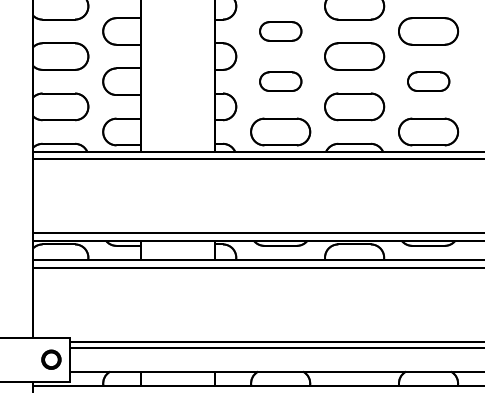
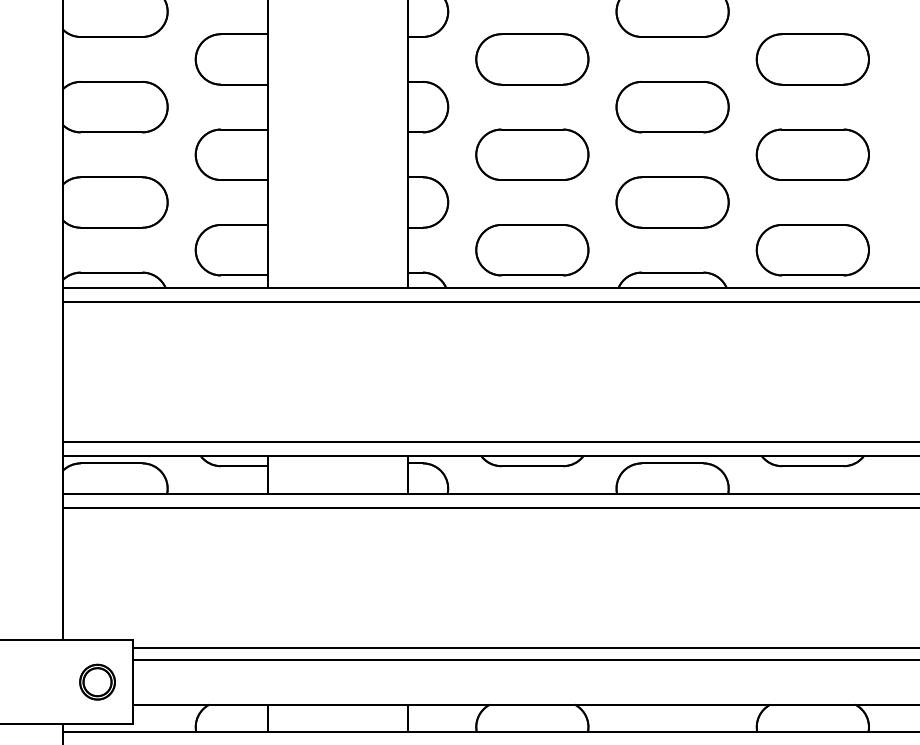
part: (280, 31) -> (532, 59), size x1.43
part: (280, 81) -> (532, 154), size x1.43
part: (428, 81) -> (812, 154), size x1.43

